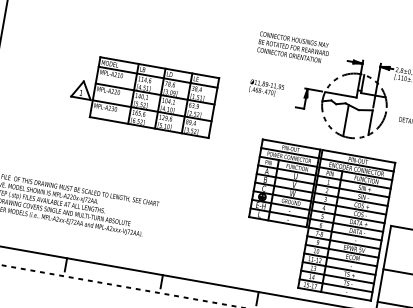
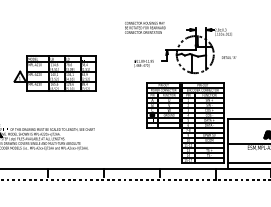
text: (294, 47) -> (145, 27), moved
text: (265, 88) -> (143, 63), moved
part: (142, 94) -> (54, 73), moved

